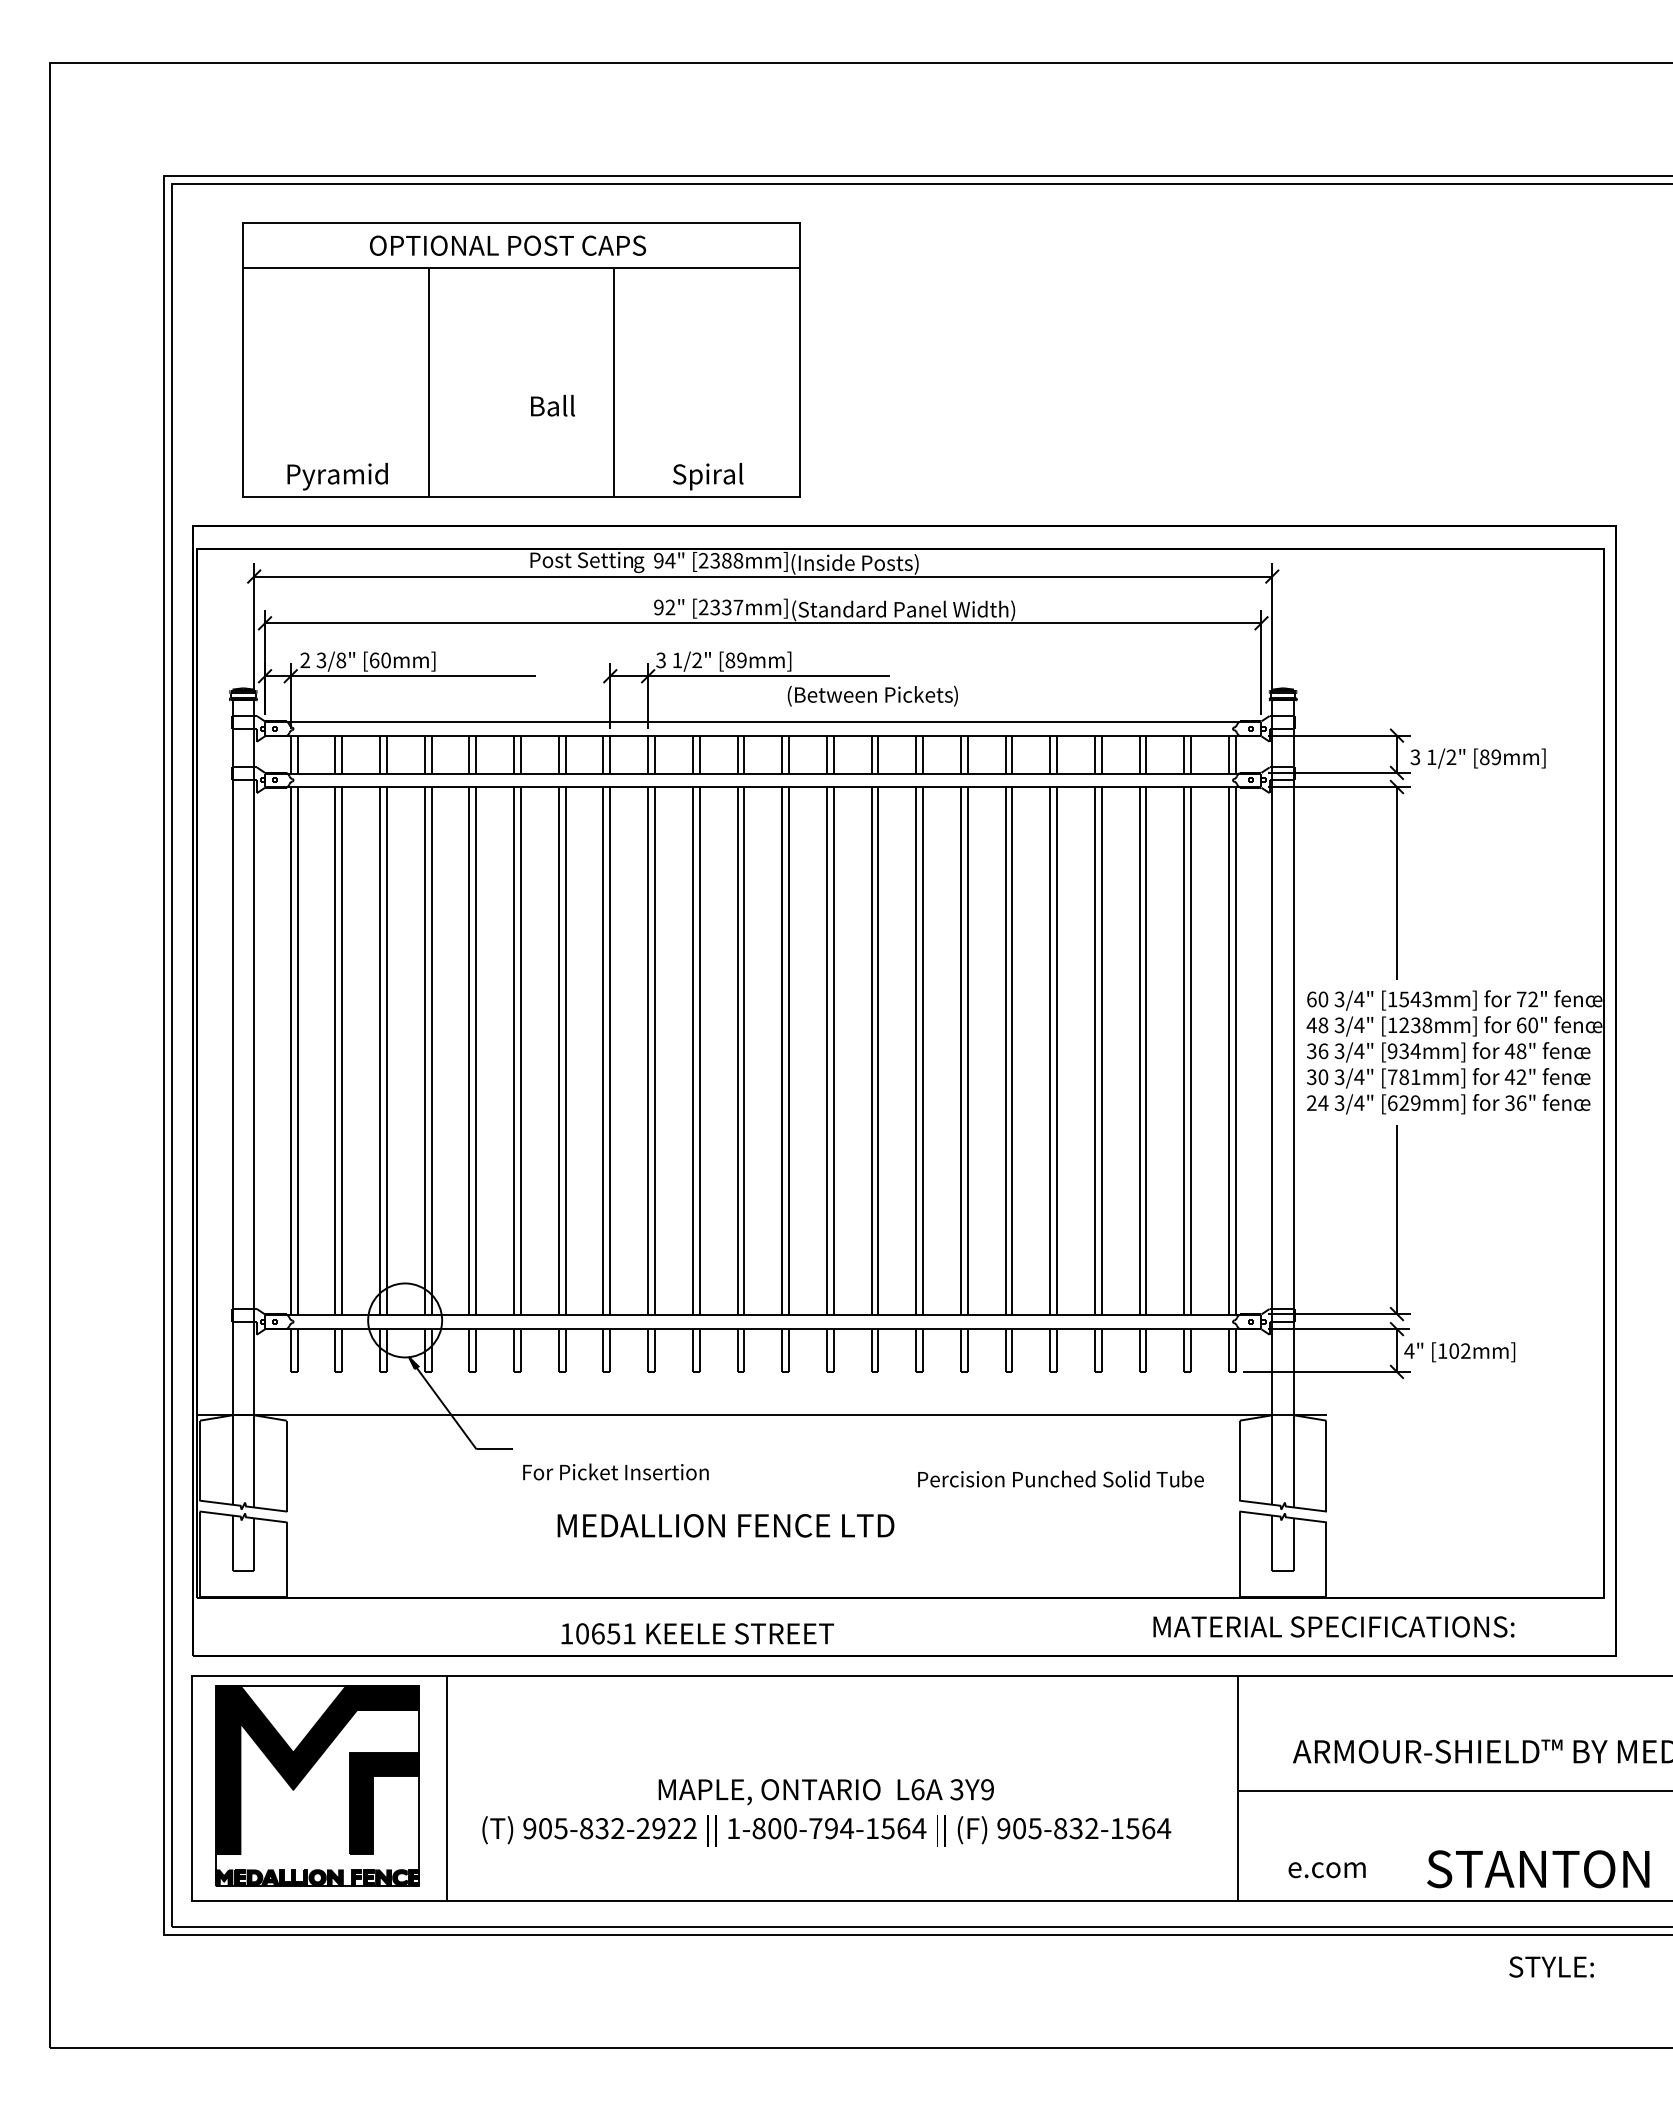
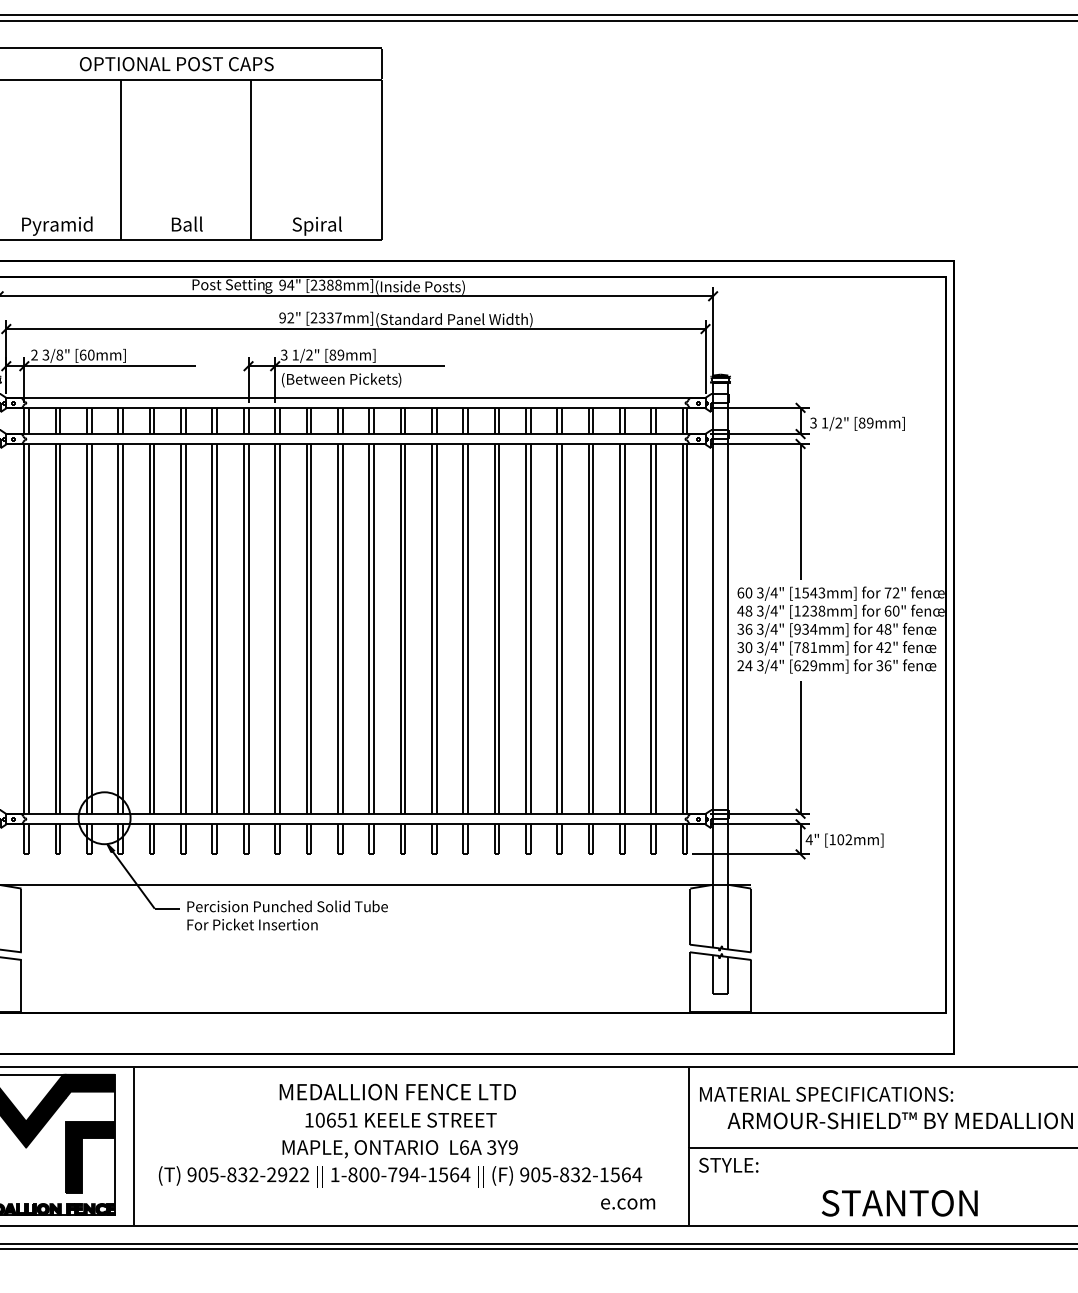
text: (552, 405) -> (186, 223), moved
text: (872, 695) -> (341, 379), moved
text: (1060, 1478) -> (287, 905), moved
text: (725, 1525) -> (397, 1091), moved
text: (1333, 1626) -> (826, 1094), moved
text: (697, 1633) -> (400, 1120), moved
text: (1326, 1870) -> (627, 1204), moved
text: (1551, 1966) -> (728, 1164), moved

